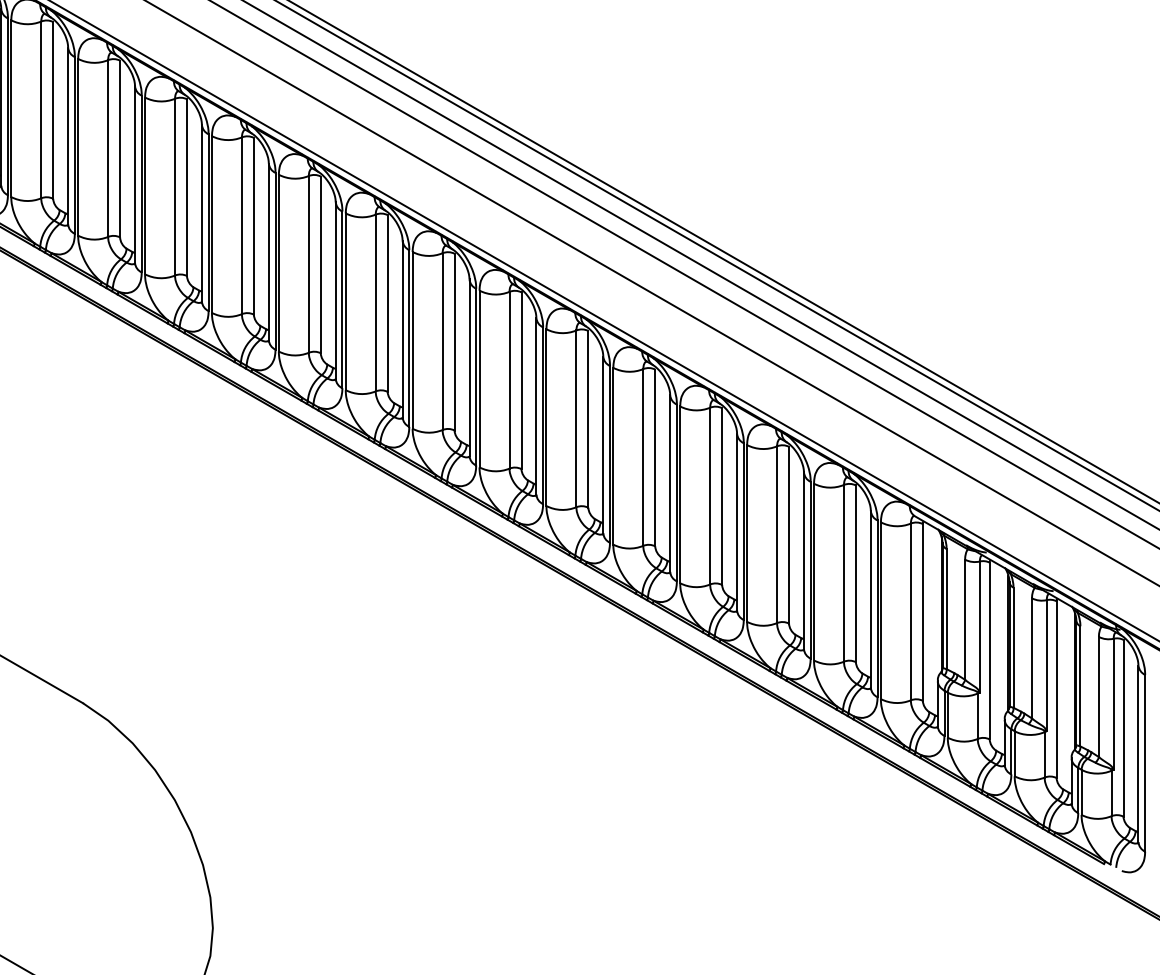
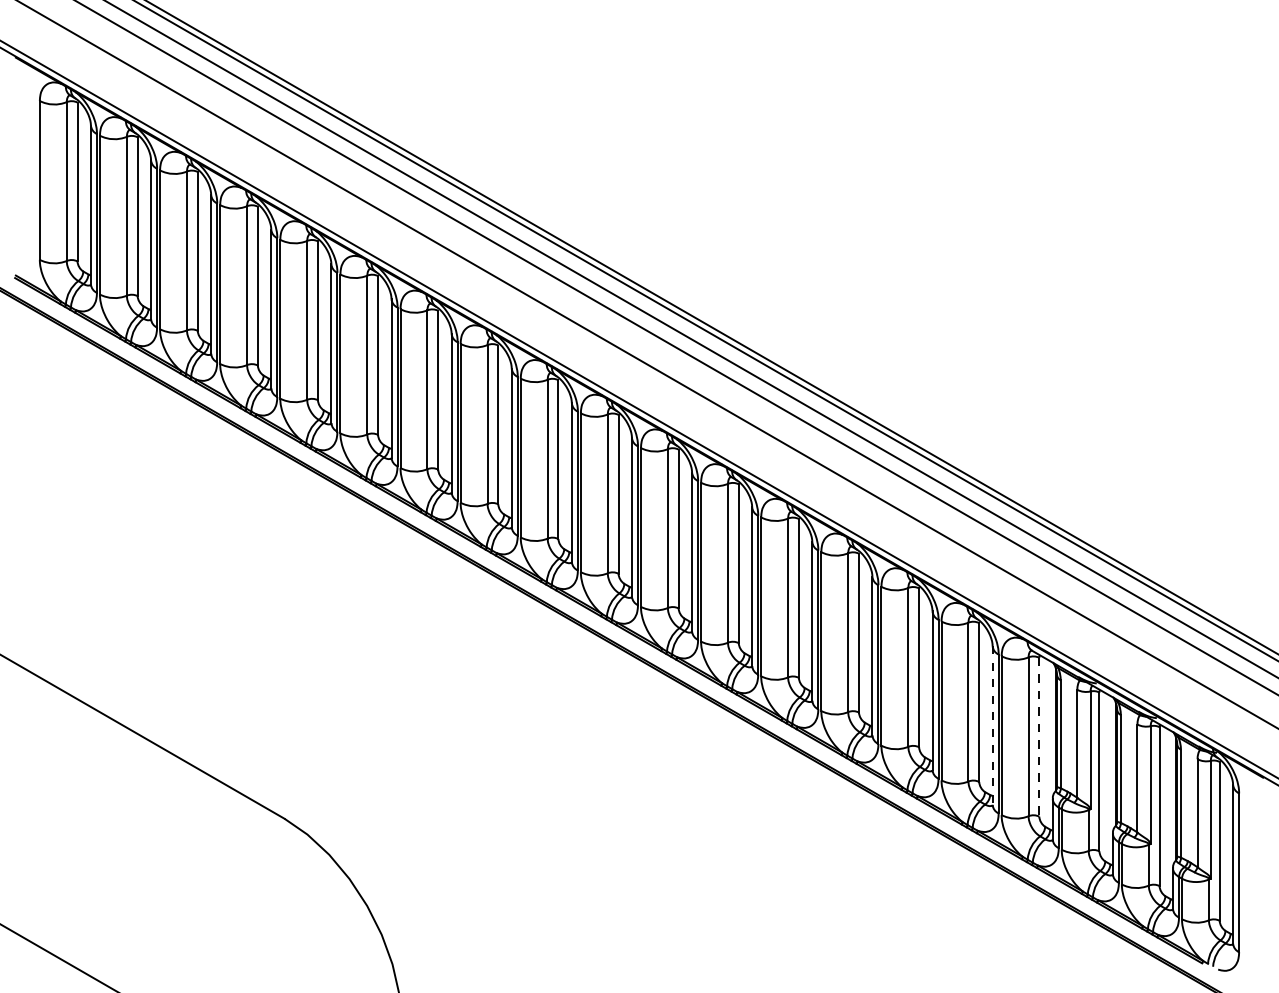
line: (870, 600) -> (992, 726), solid -> dashed
line: (923, 612) -> (1039, 737), solid -> dashed

